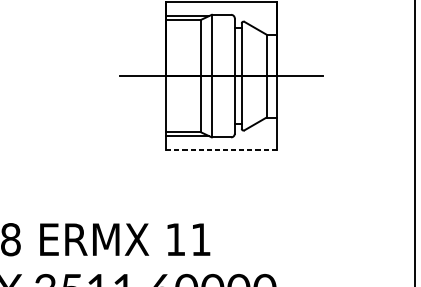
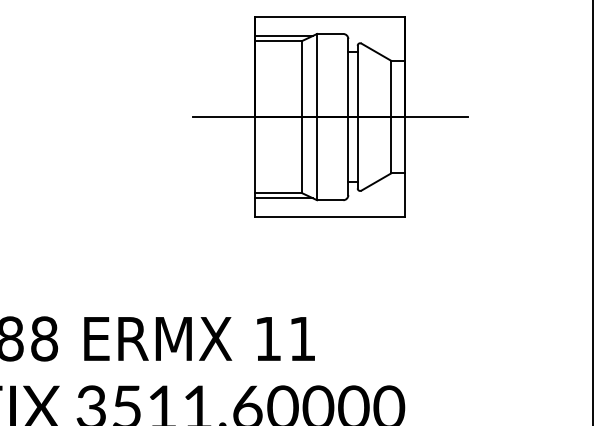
line: (221, 150) -> (330, 217), dashed -> solid

